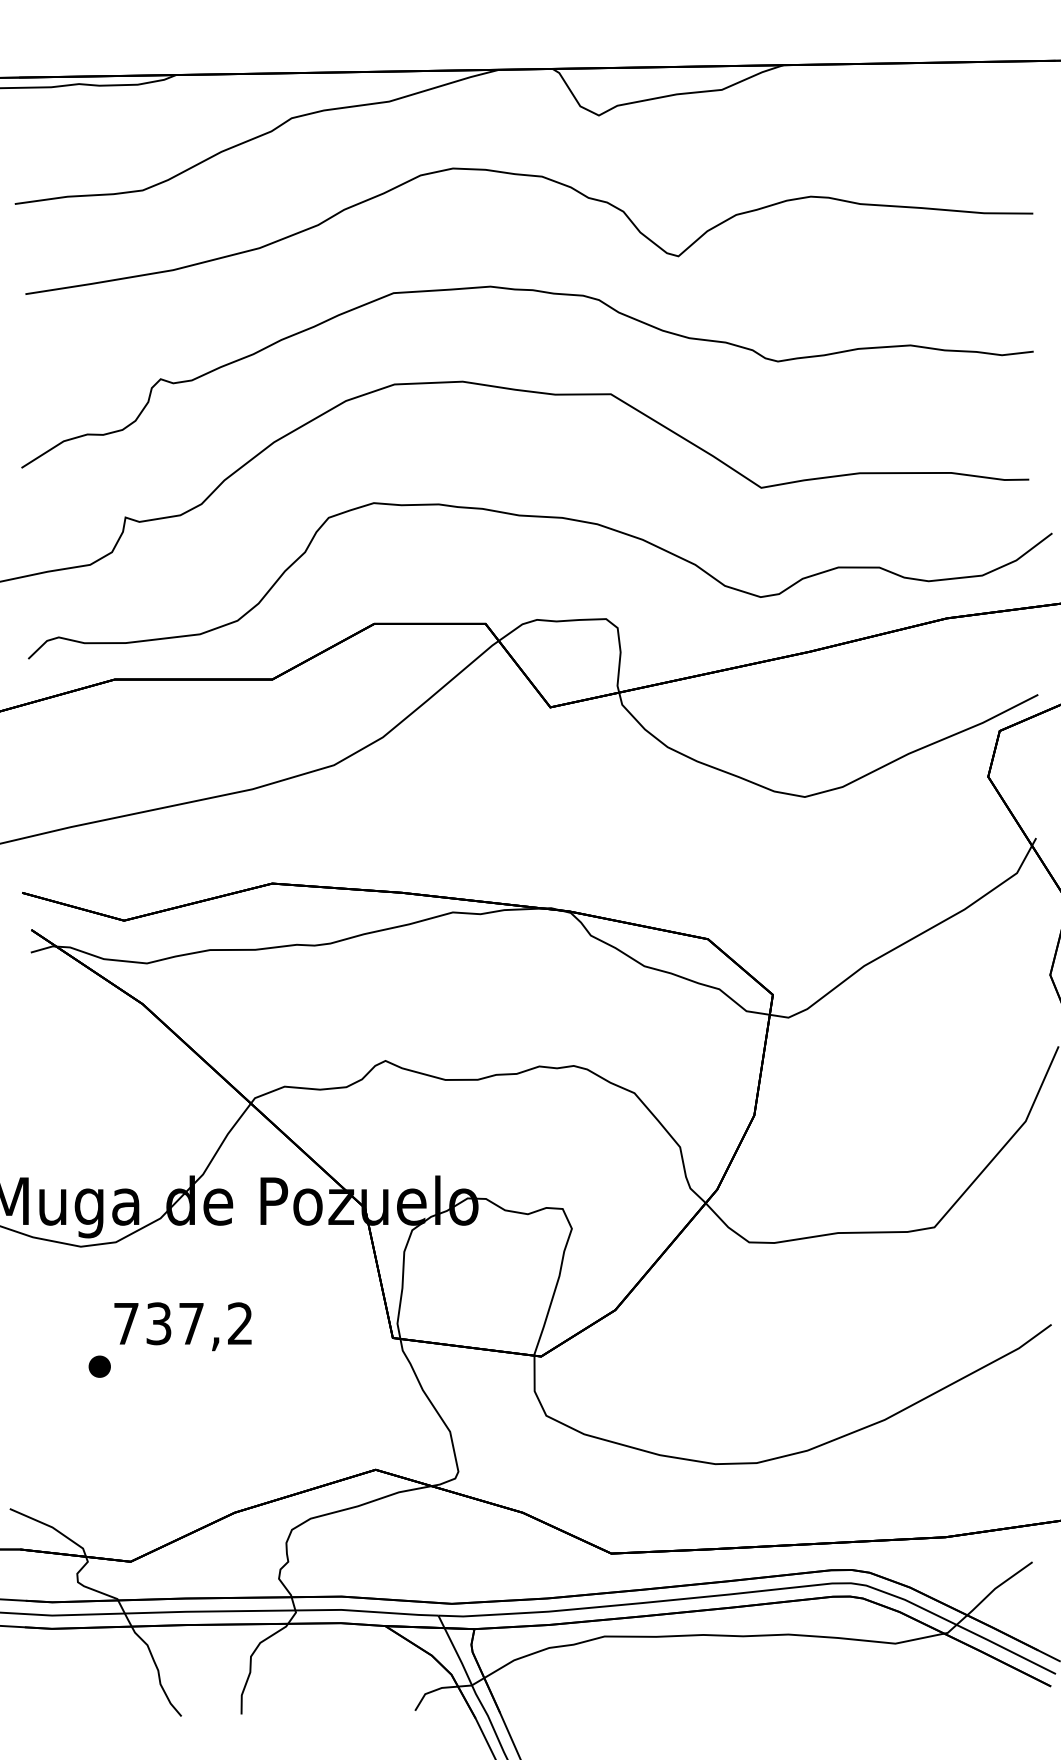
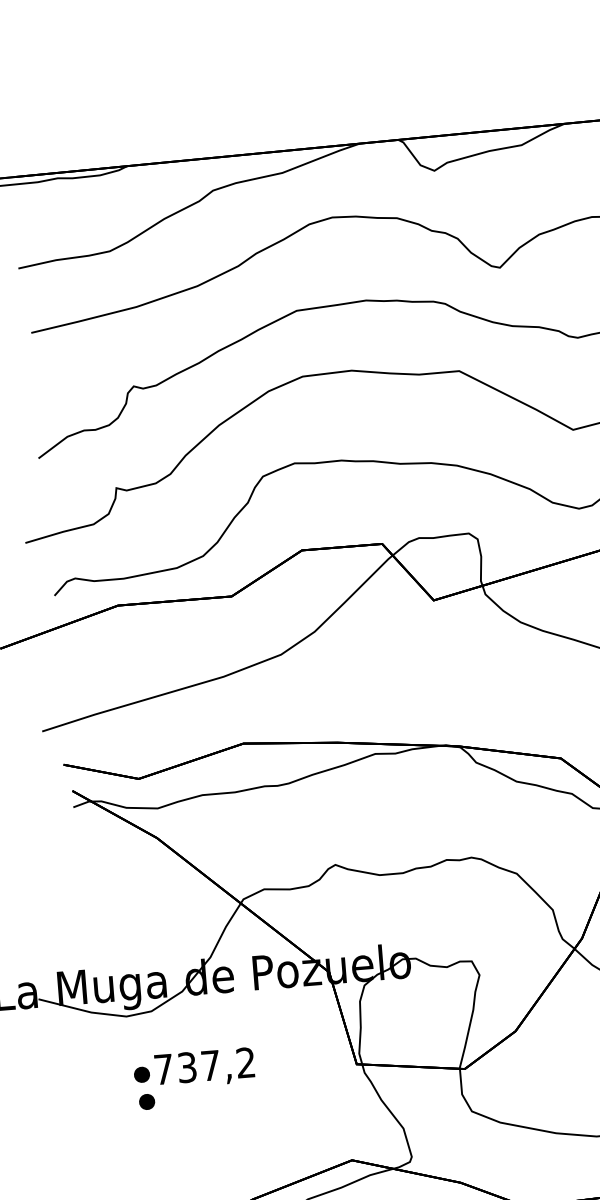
part: (95, 1328) -> (141, 1074), added

